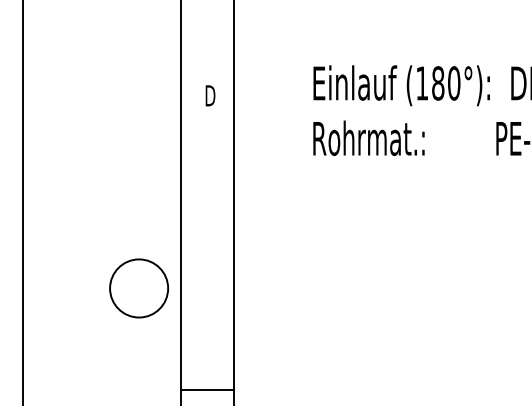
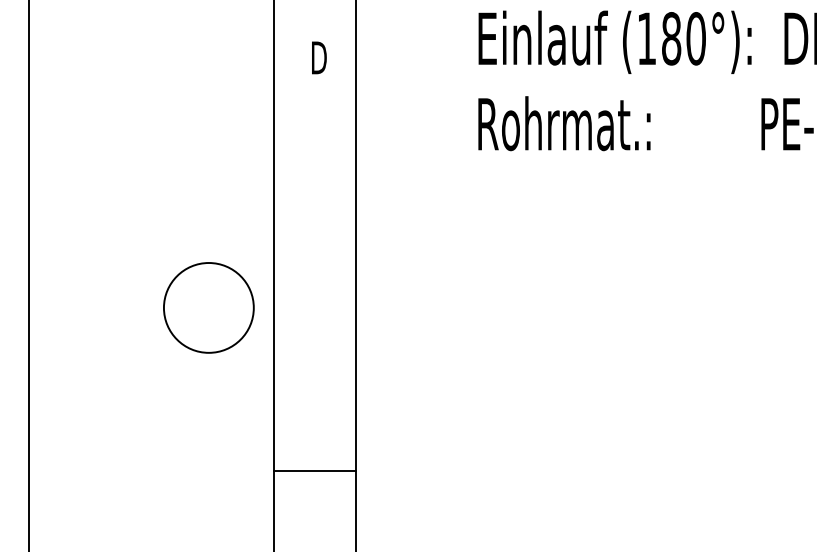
circle: (138, 288) -> (207, 307), moved
line: (207, 390) -> (314, 471), moved

